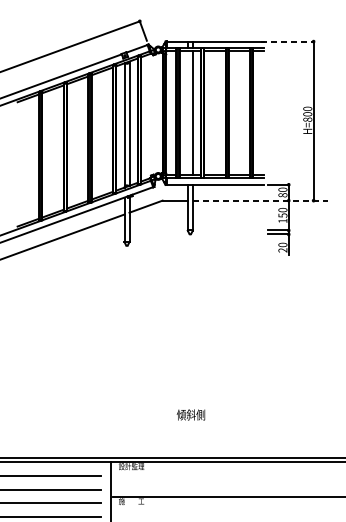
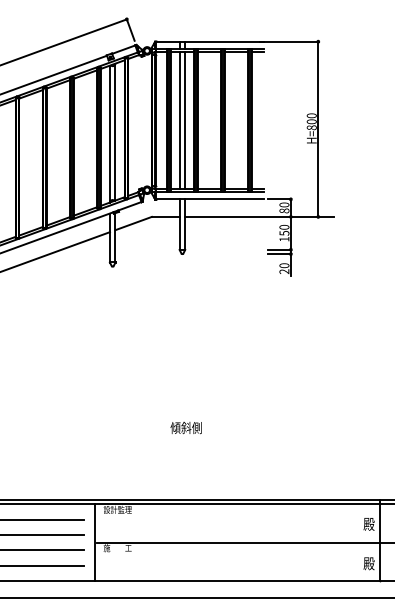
line: (287, 41) -> (289, 41), dashed -> solid
line: (187, 113) -> (179, 120), added
line: (260, 200) -> (259, 216), dashed -> solid
text: (190, 414) -> (185, 427), moved

